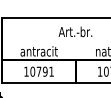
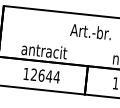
text: (42, 71) -> (45, 75), 10791 -> 12644

